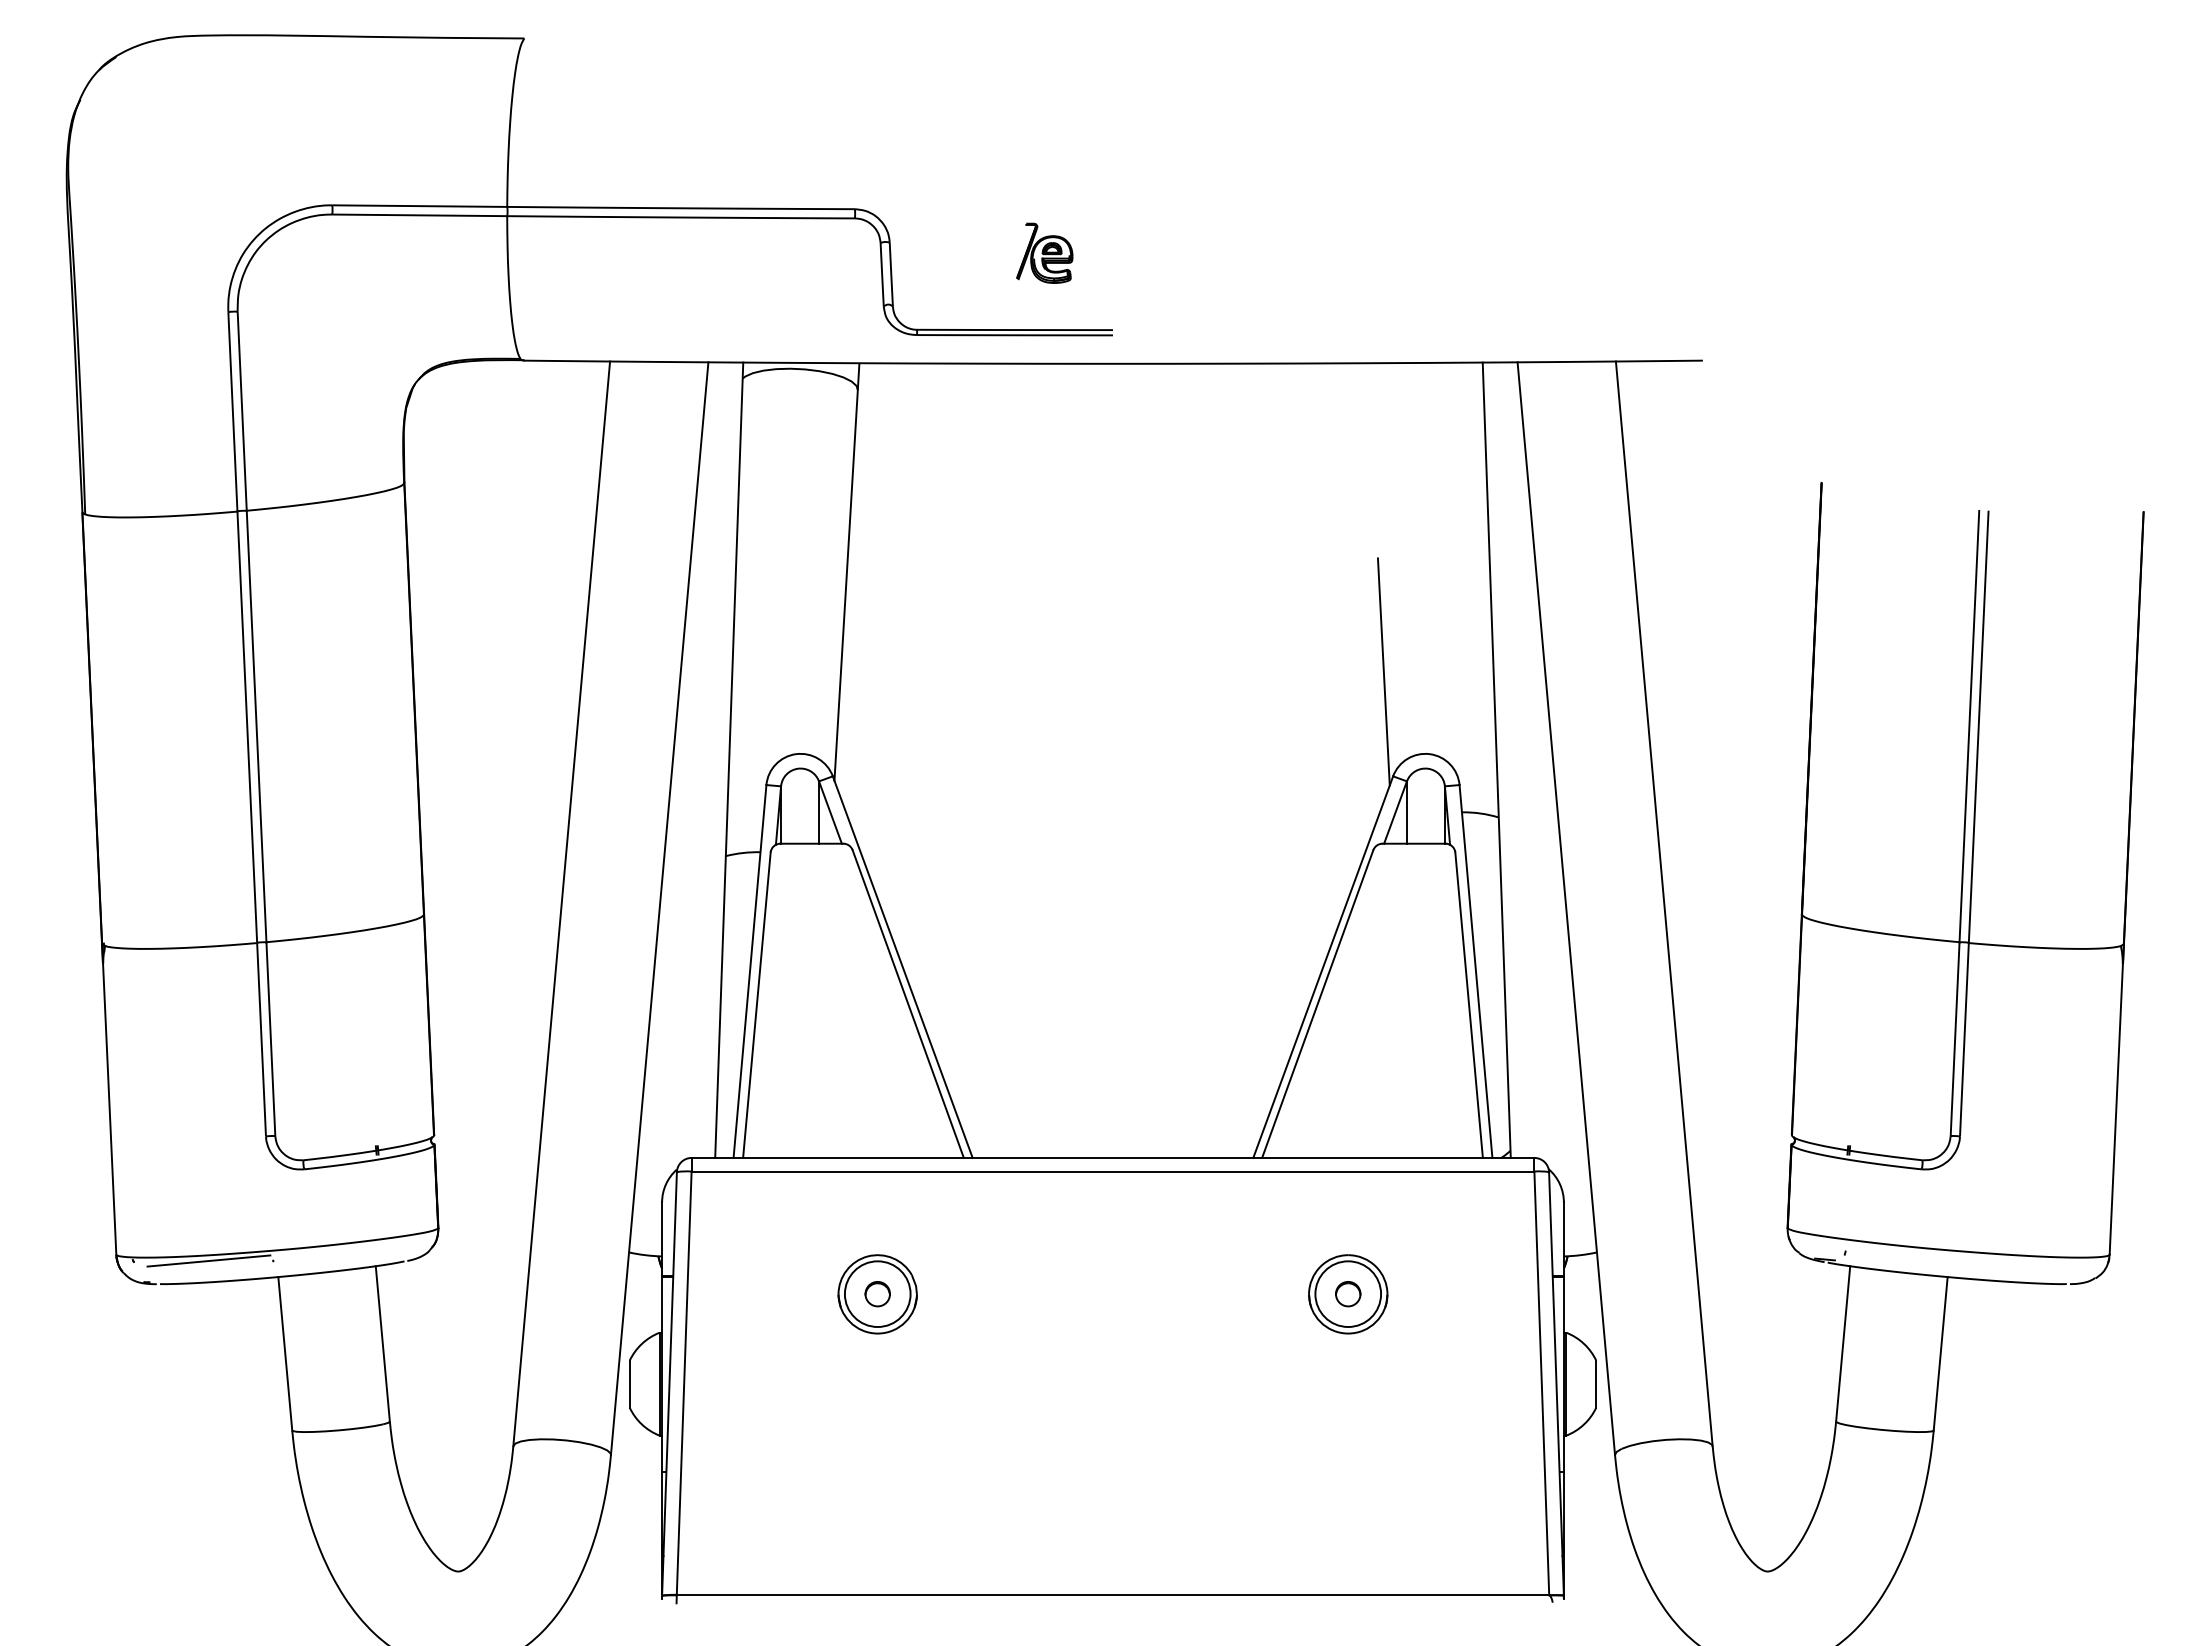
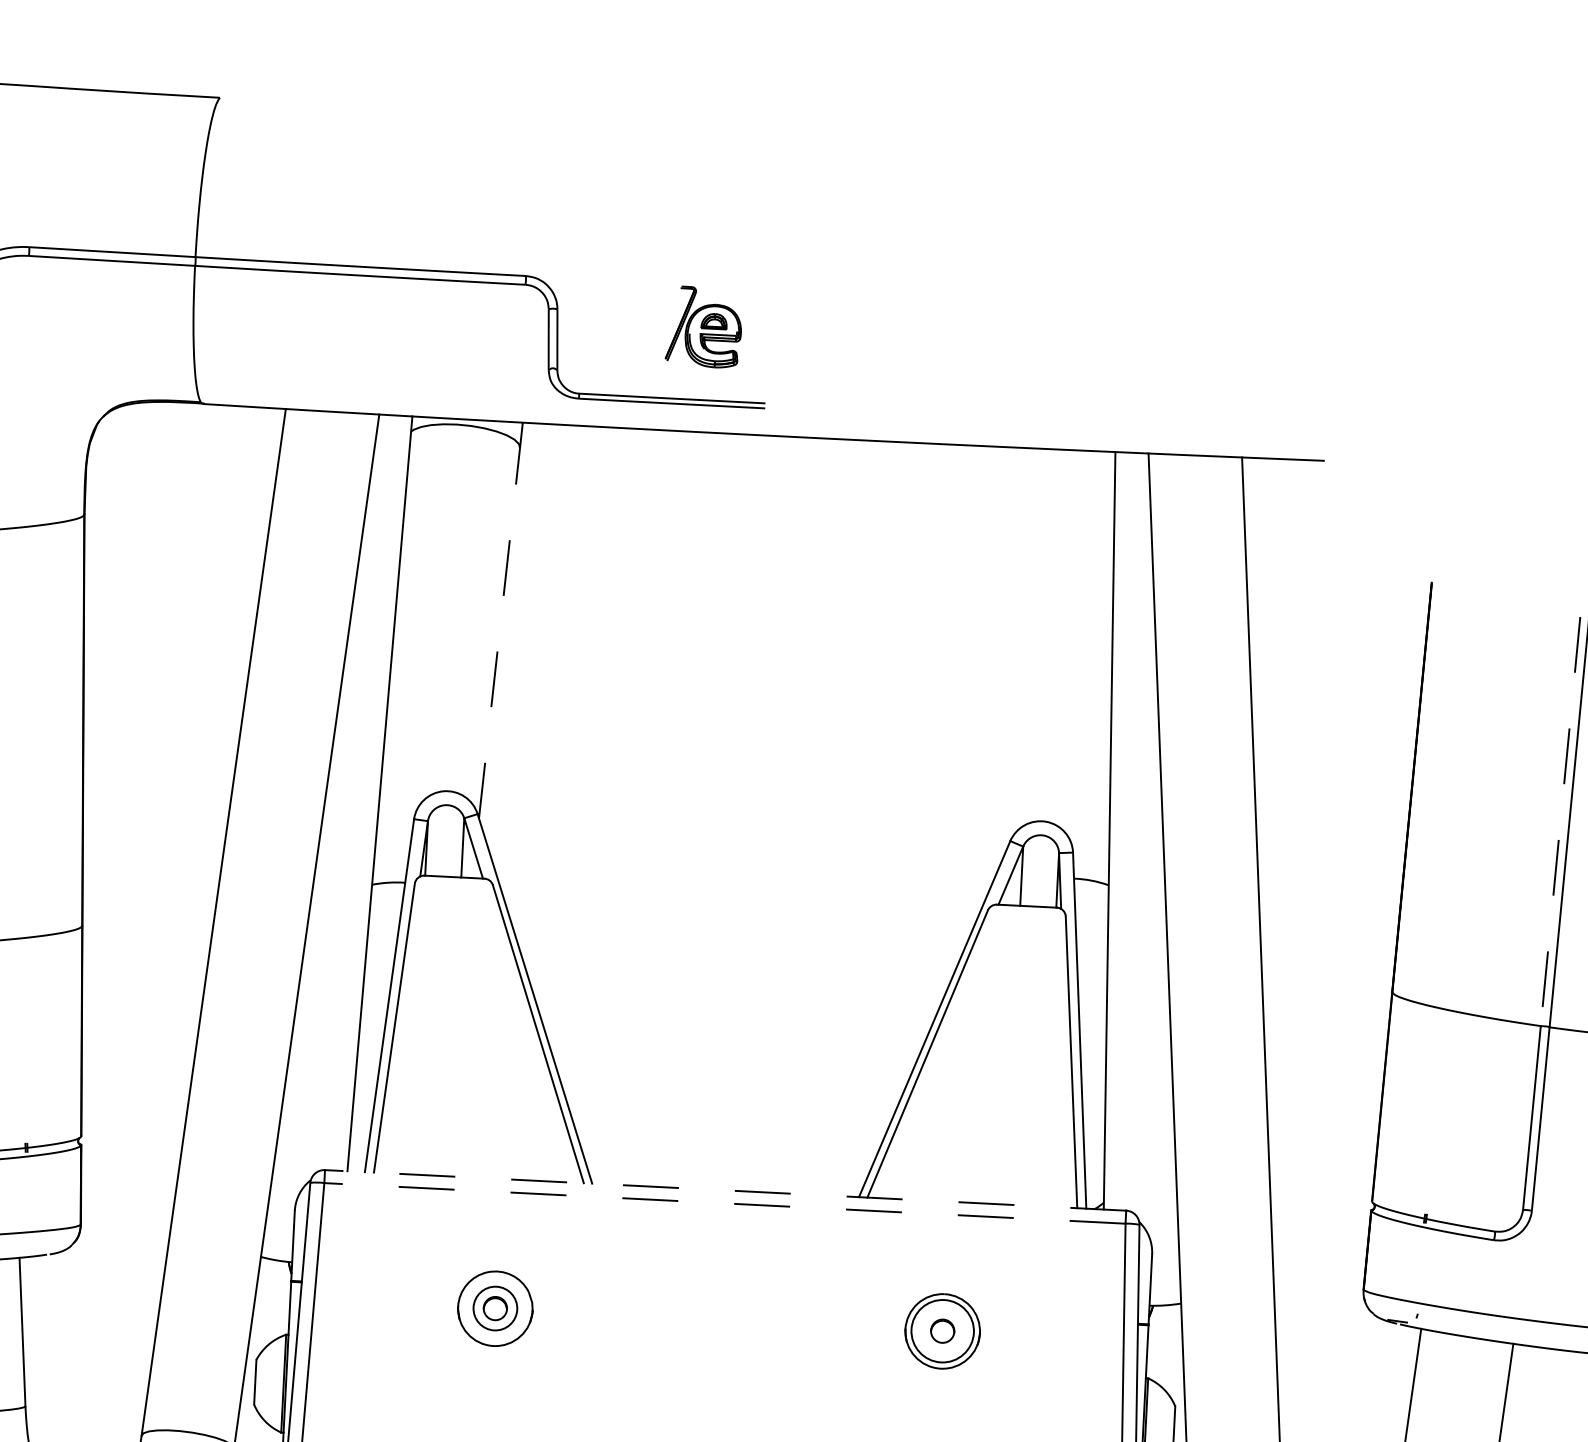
part: (1044, 252) -> (704, 326), size x1.4
line: (846, 585) -> (499, 633), solid -> dashed
line: (1383, 671) -> (1006, 740), removed
line: (1969, 726) -> (1560, 821), solid -> dashed
line: (1112, 1157) -> (725, 1189), solid -> dashed
line: (1112, 1171) -> (724, 1203), solid -> dashed
circle: (877, 1293) -> (495, 1307), size x0.7

